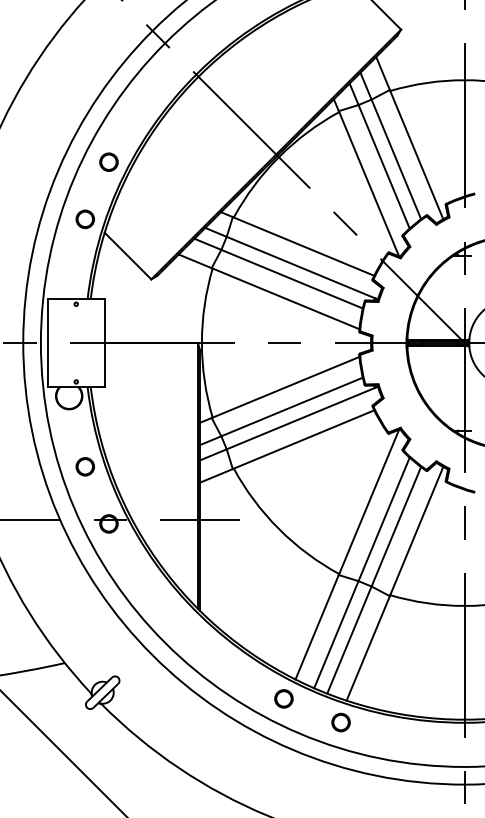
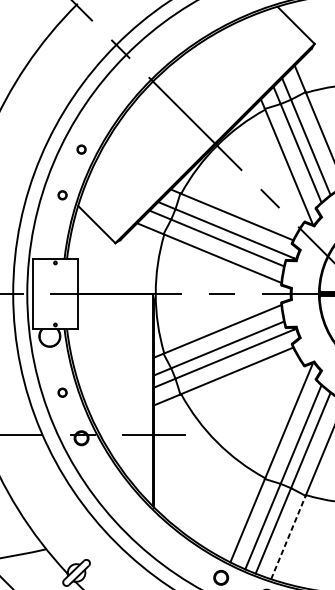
circle: (108, 161) -> (81, 149), size x0.6
part: (84, 219) -> (62, 195), size x0.6
circle: (84, 466) -> (62, 392), size x0.6
line: (368, 648) -> (288, 537), solid -> dashed

